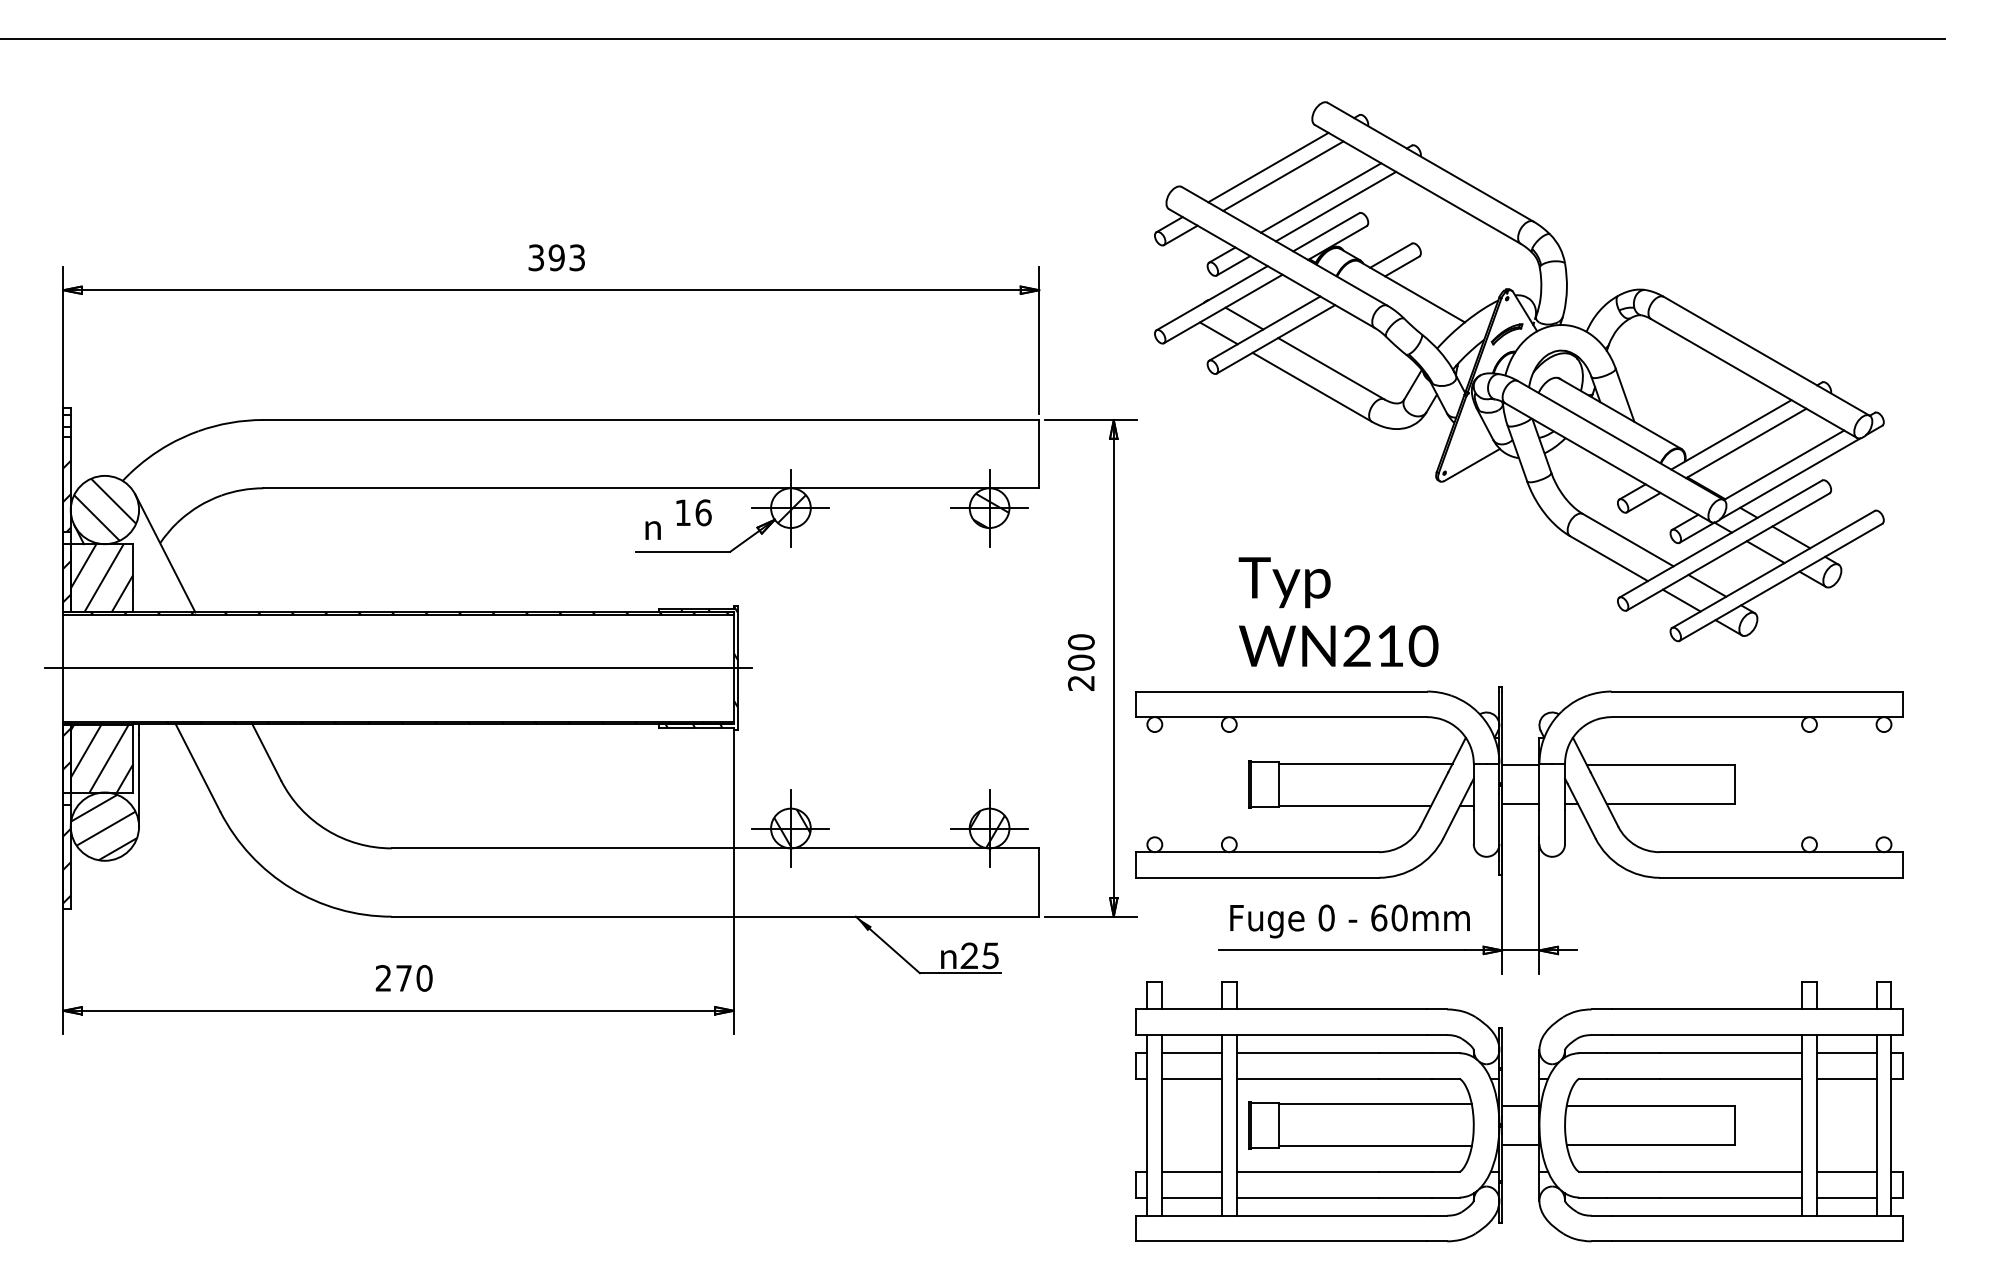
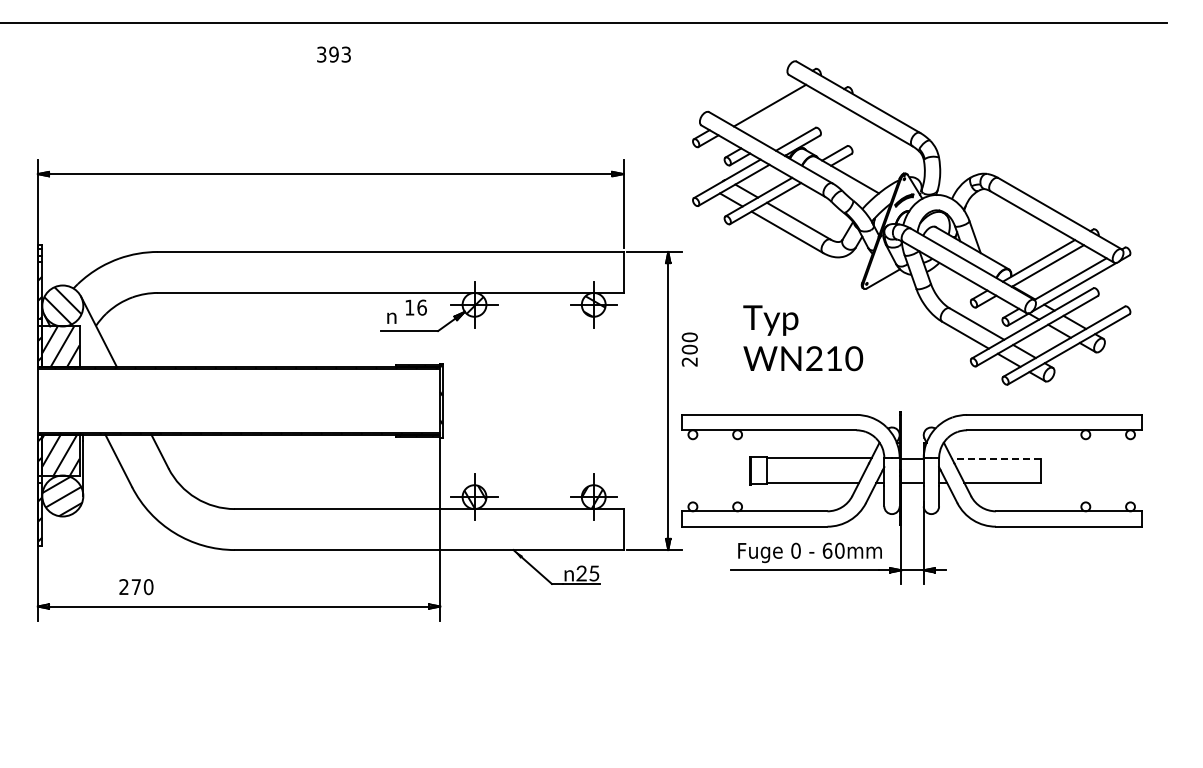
line: (1269, 167) -> (761, 100), removed
line: (1320, 197) -> (792, 118), removed
line: (1335, 205) -> (801, 123), removed
text: (555, 257) -> (333, 54), moved
text: (1339, 612) -> (803, 338), moved
text: (1080, 662) -> (689, 349), moved
line: (397, 669) -> (238, 401), removed
line: (1660, 765) -> (996, 459), solid -> dashed
text: (404, 979) -> (136, 587), moved
part: (1519, 1110) -> (911, 666), removed

